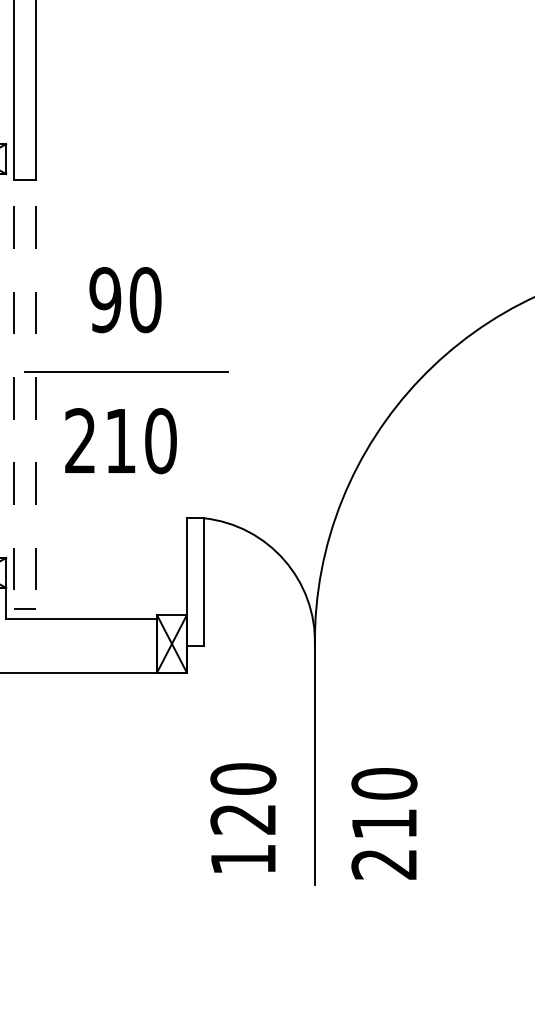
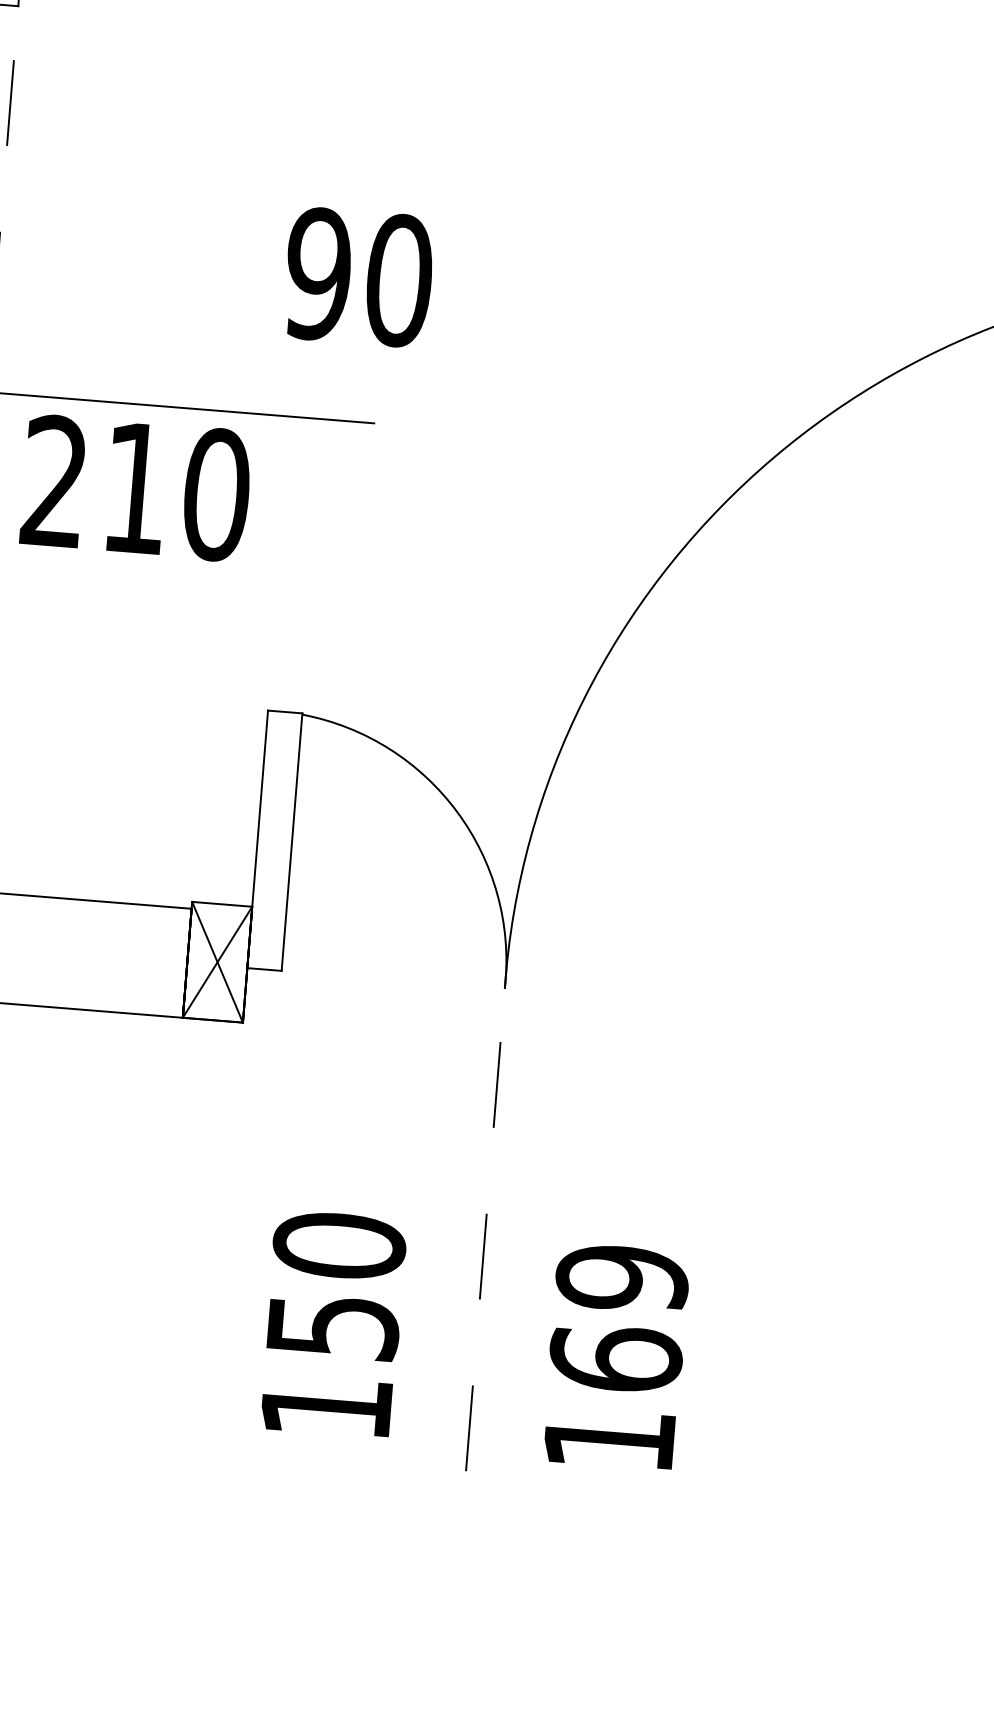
text: (125, 300) -> (358, 278), moved
text: (120, 441) -> (135, 489), moved
line: (314, 765) -> (484, 1229), solid -> dashed
text: (243, 819) -> (333, 1327), 120 -> 150
text: (384, 823) -> (616, 1357), 210 -> 169

